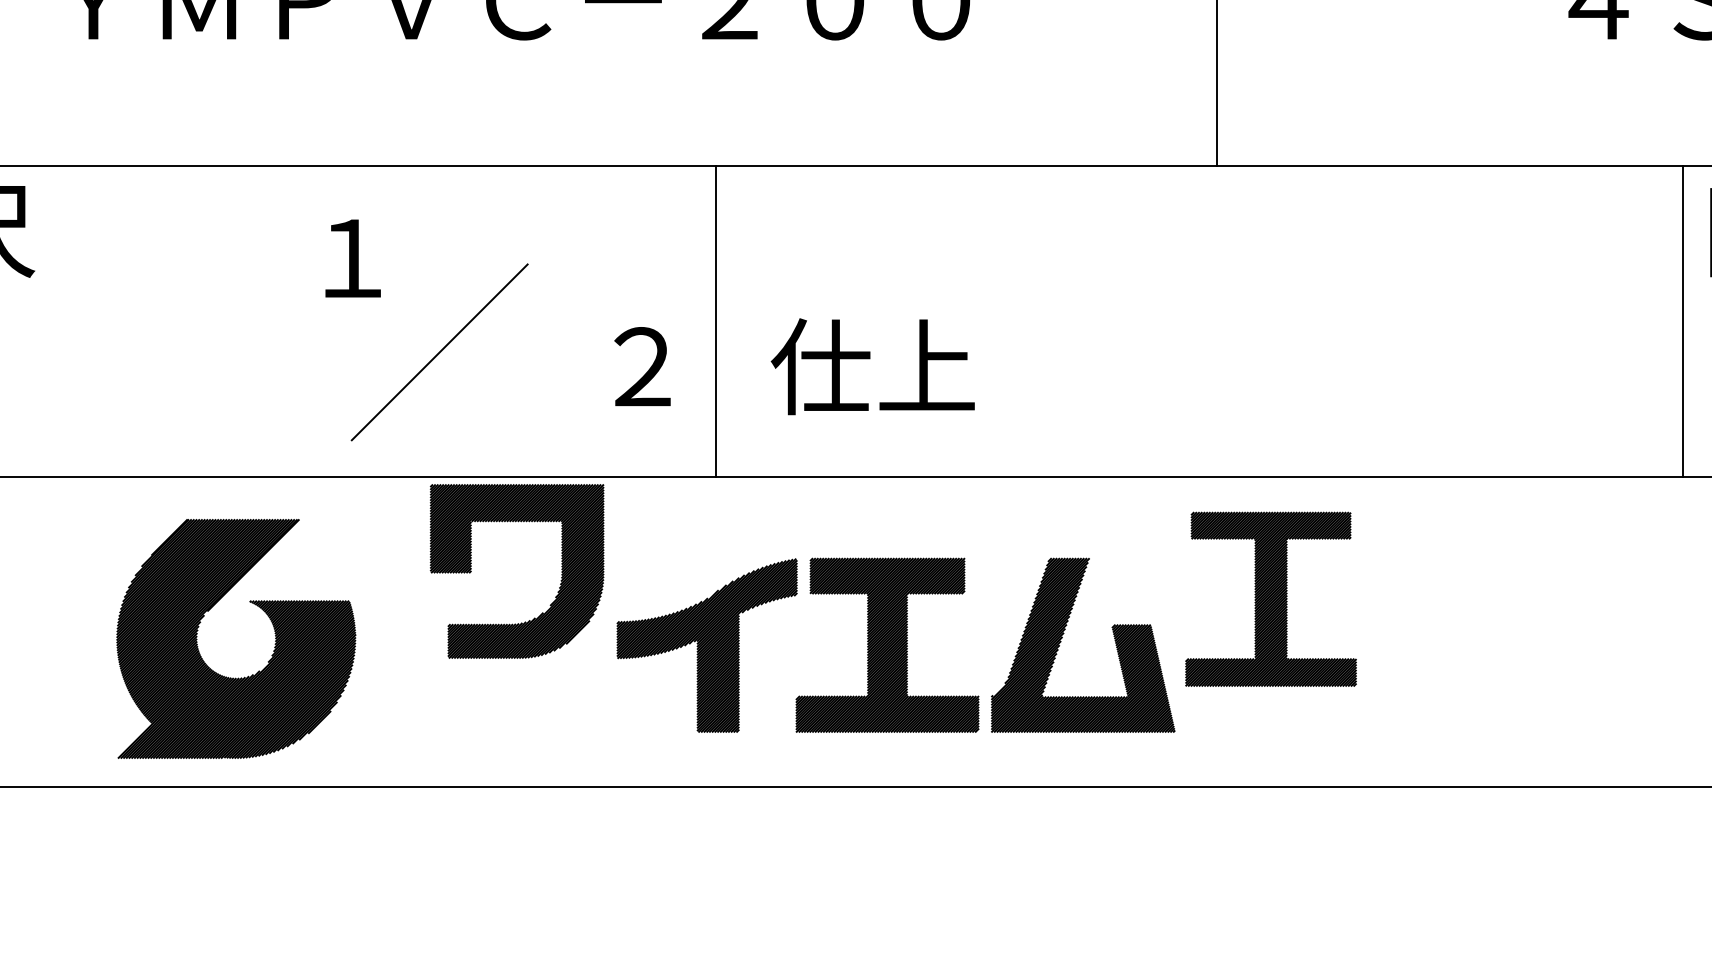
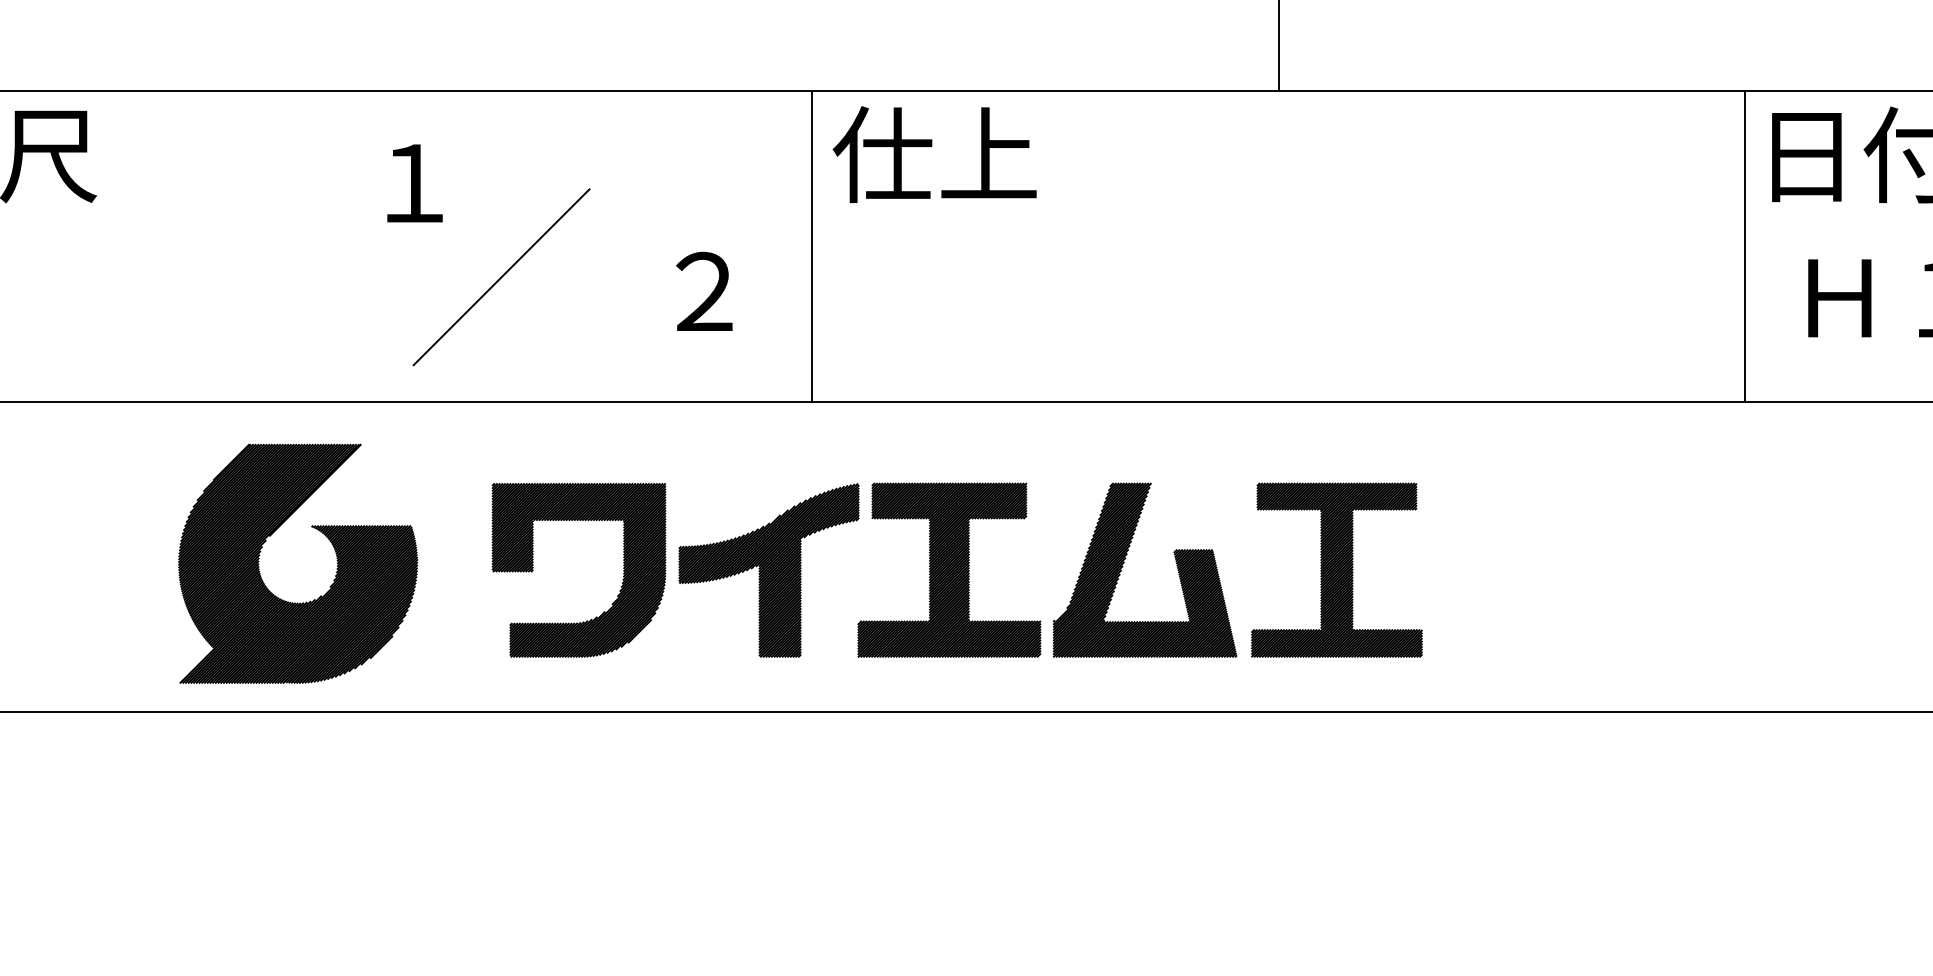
line: (715, 320) -> (812, 245), moved
text: (872, 366) -> (934, 154), moved
part: (560, 580) -> (622, 579), moved
part: (1270, 598) -> (1336, 569), moved

